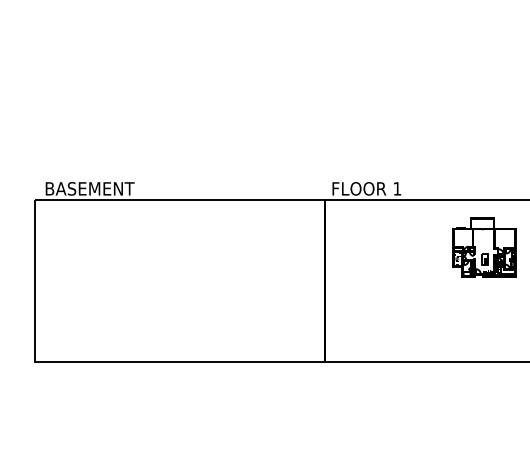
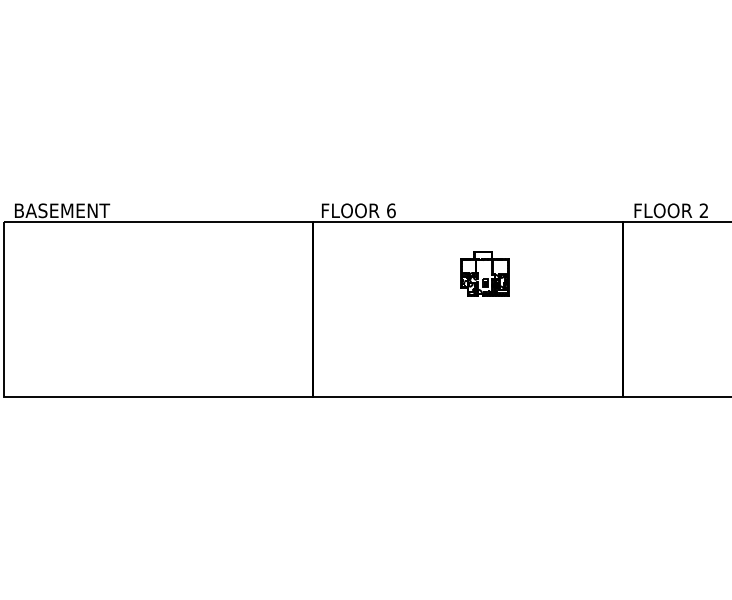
text: (397, 188) -> (391, 210), 1 -> 6
part: (484, 247) -> (484, 273), size x0.7

